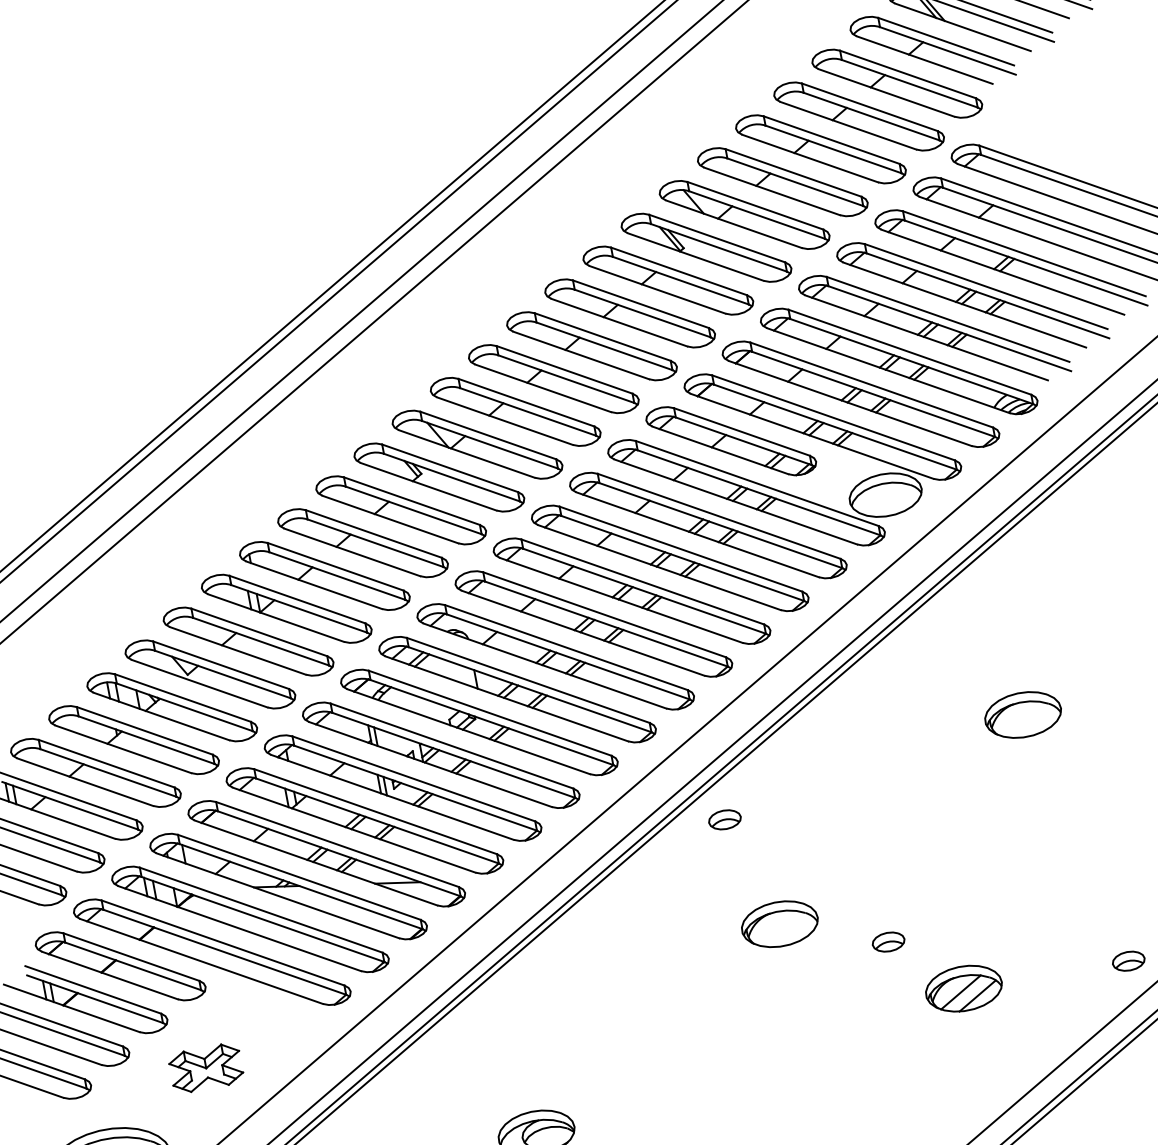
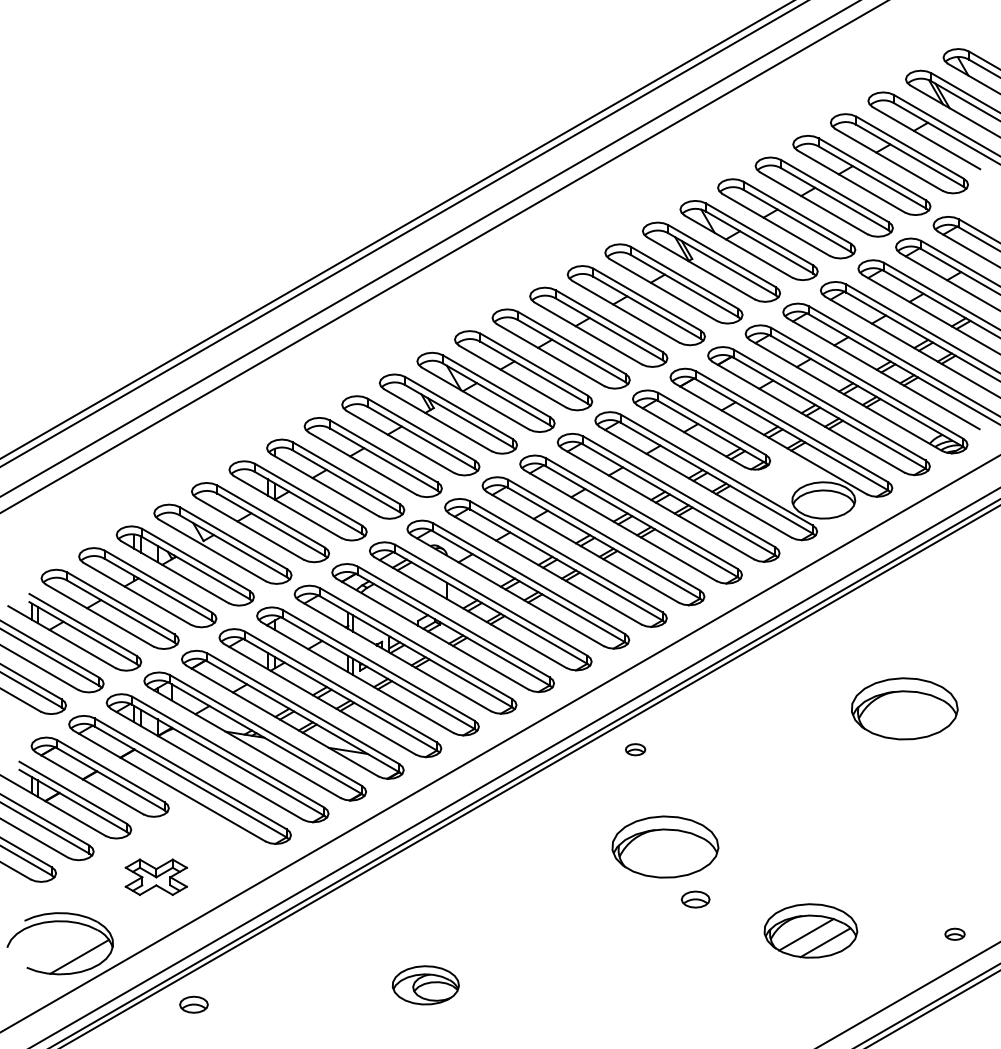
part: (1023, 714) -> (905, 708), size x1.6
part: (724, 819) -> (635, 749), size x0.7
part: (779, 923) -> (665, 846), size x1.6
part: (888, 942) -> (695, 899), moved
part: (1128, 961) -> (954, 934), size x0.7
part: (964, 989) -> (811, 931), size x1.4

